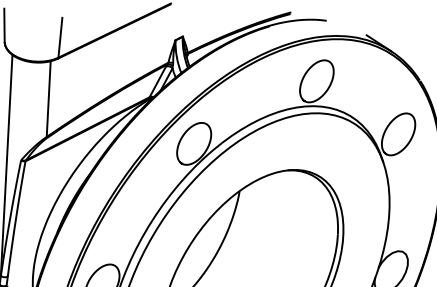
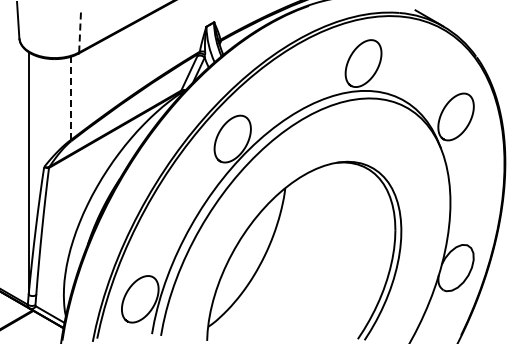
line: (60, 37) -> (80, 30), solid -> dashed
line: (48, 99) -> (70, 98), solid -> dashed

